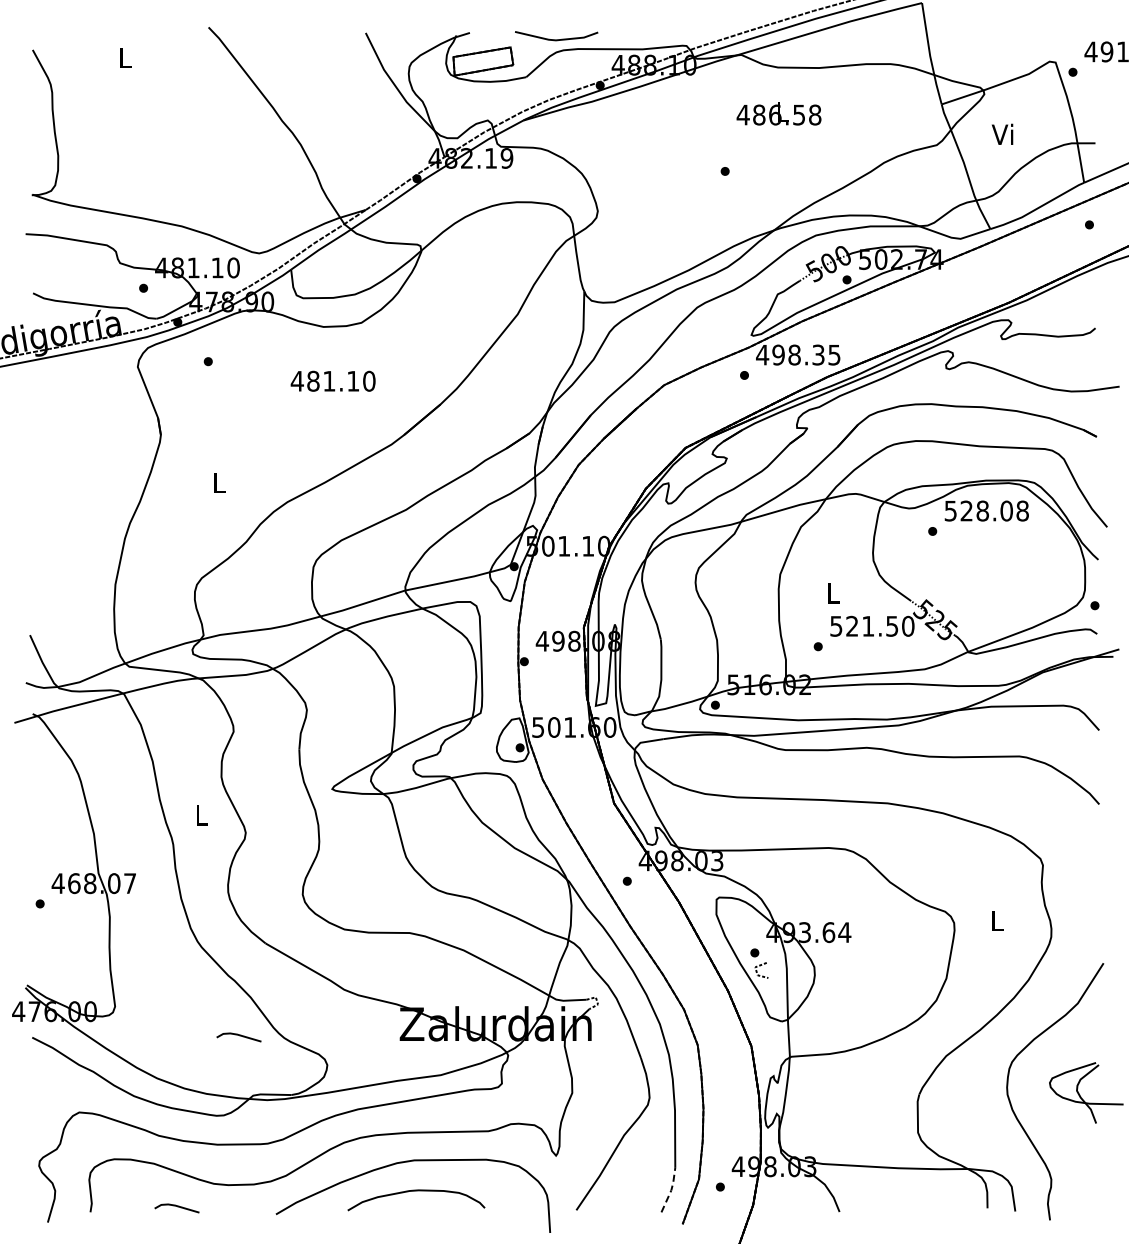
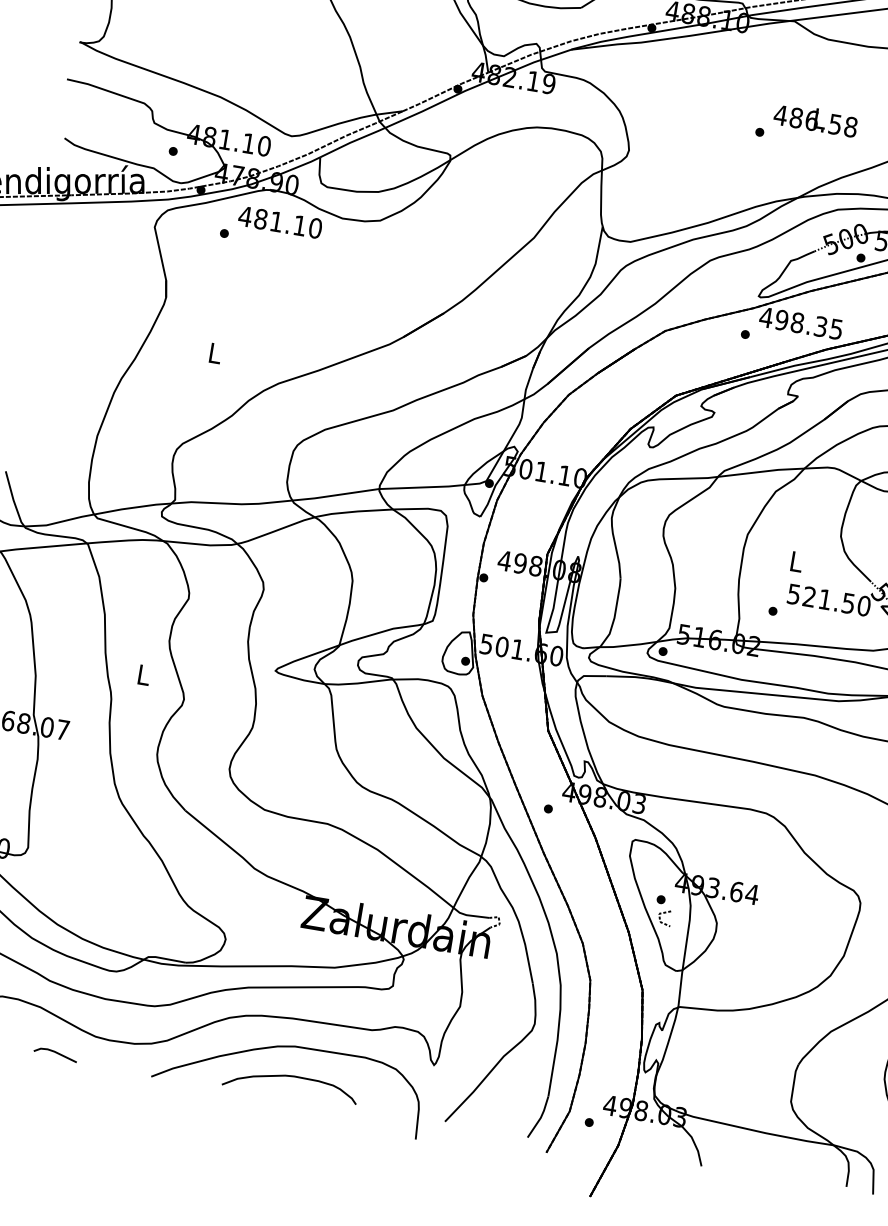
text: (778, 113) -> (815, 119), moved
text: (332, 380) -> (279, 221), moved
line: (239, 1036) -> (144, 897), removed
line: (671, 1190) -> (541, 1117), dashed -> solid

